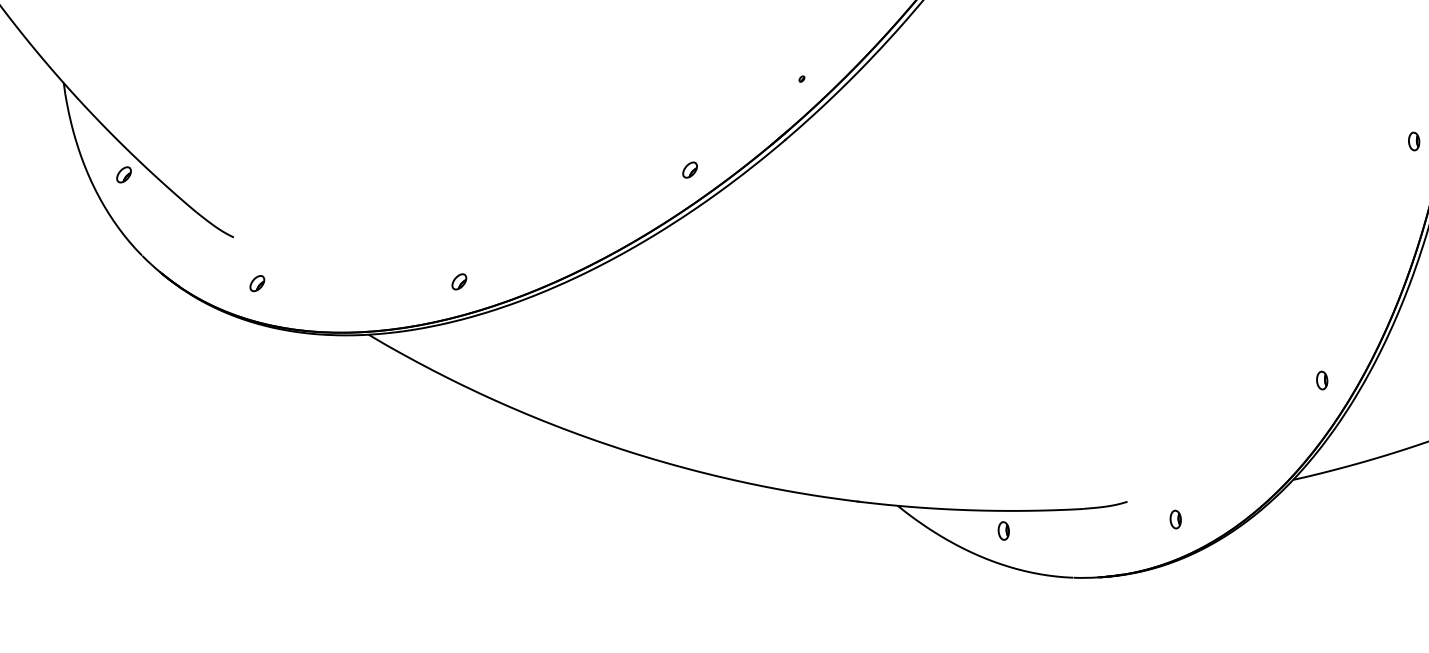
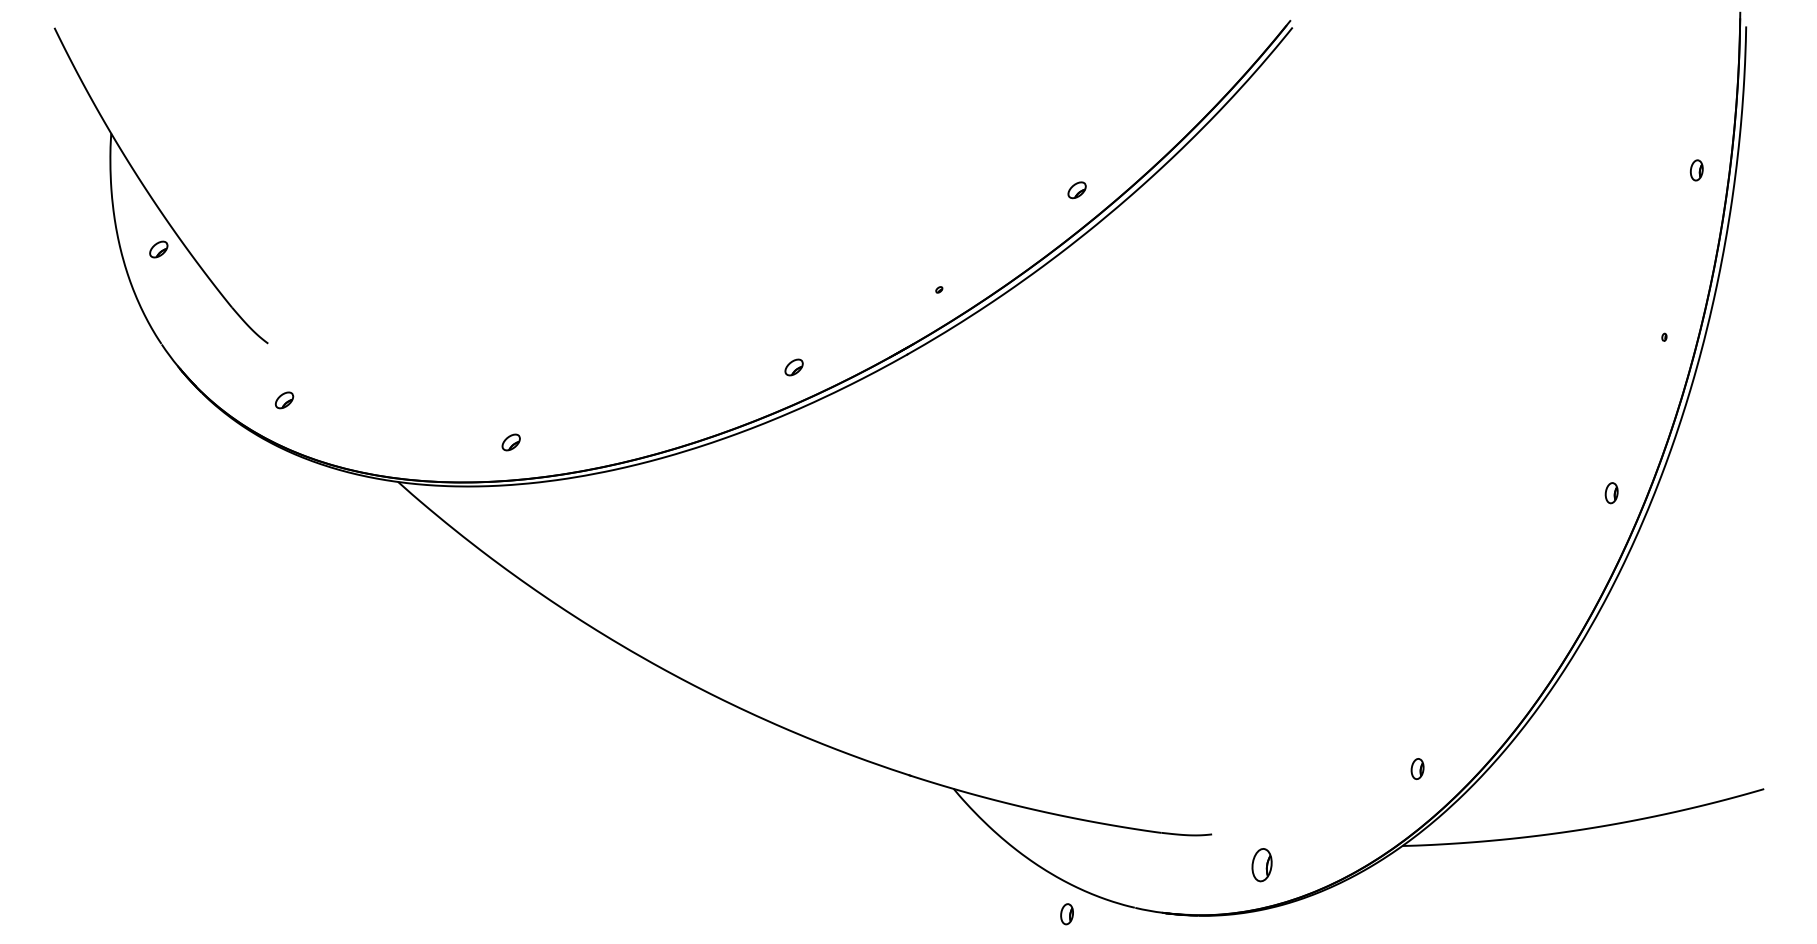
part: (1322, 380) -> (1417, 769), moved
part: (1175, 519) -> (1262, 864), size x1.6
part: (1003, 531) -> (1066, 914), moved

